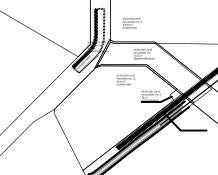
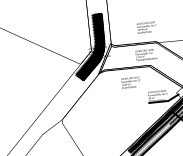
text: (132, 23) -> (147, 27), moved
hatch: (88, 40) -> (89, 47), added

